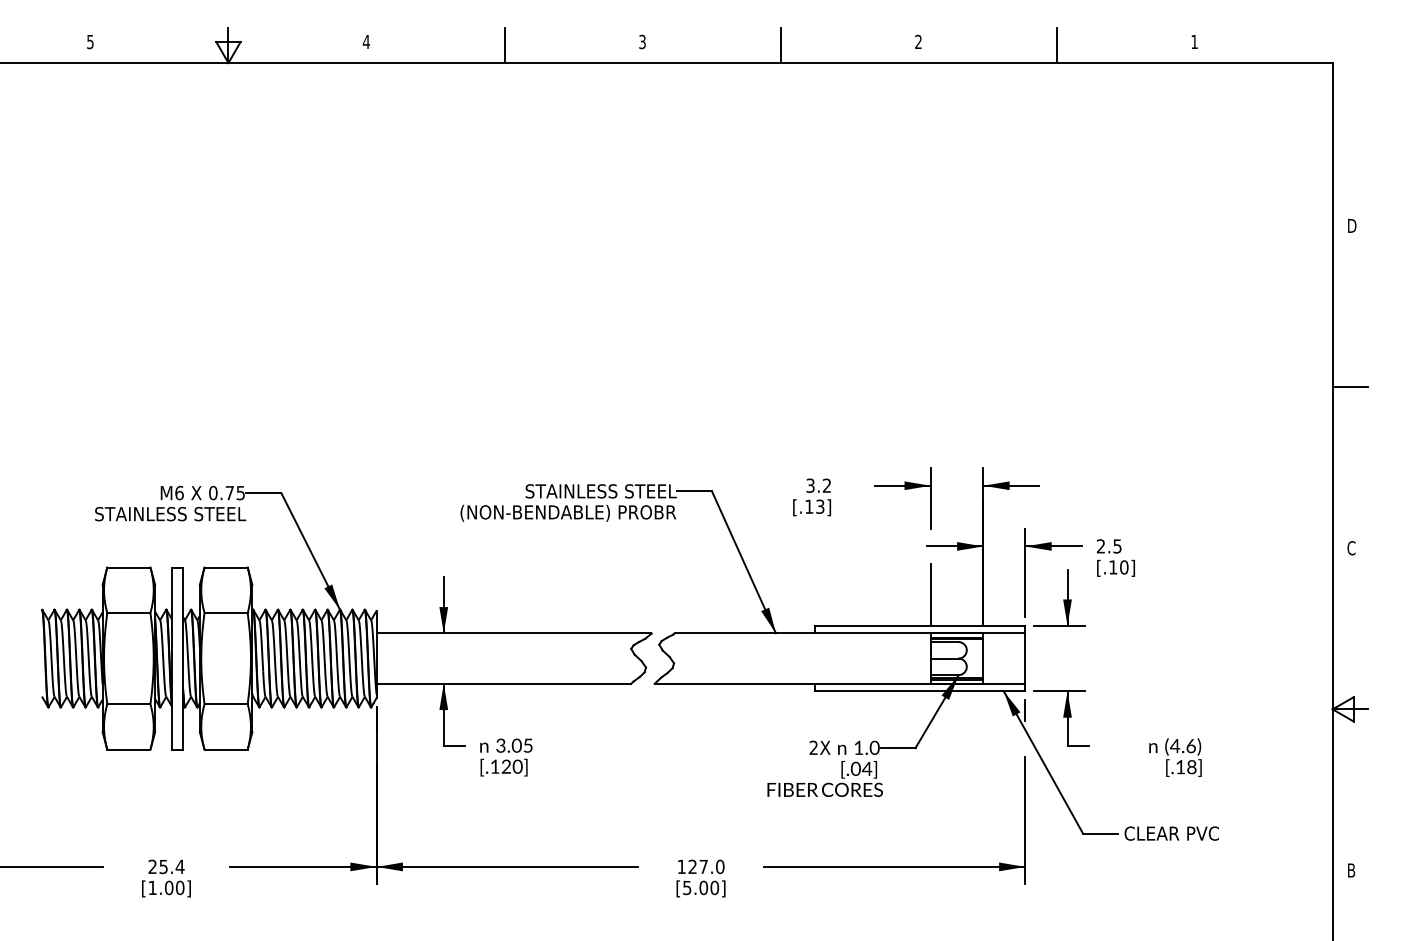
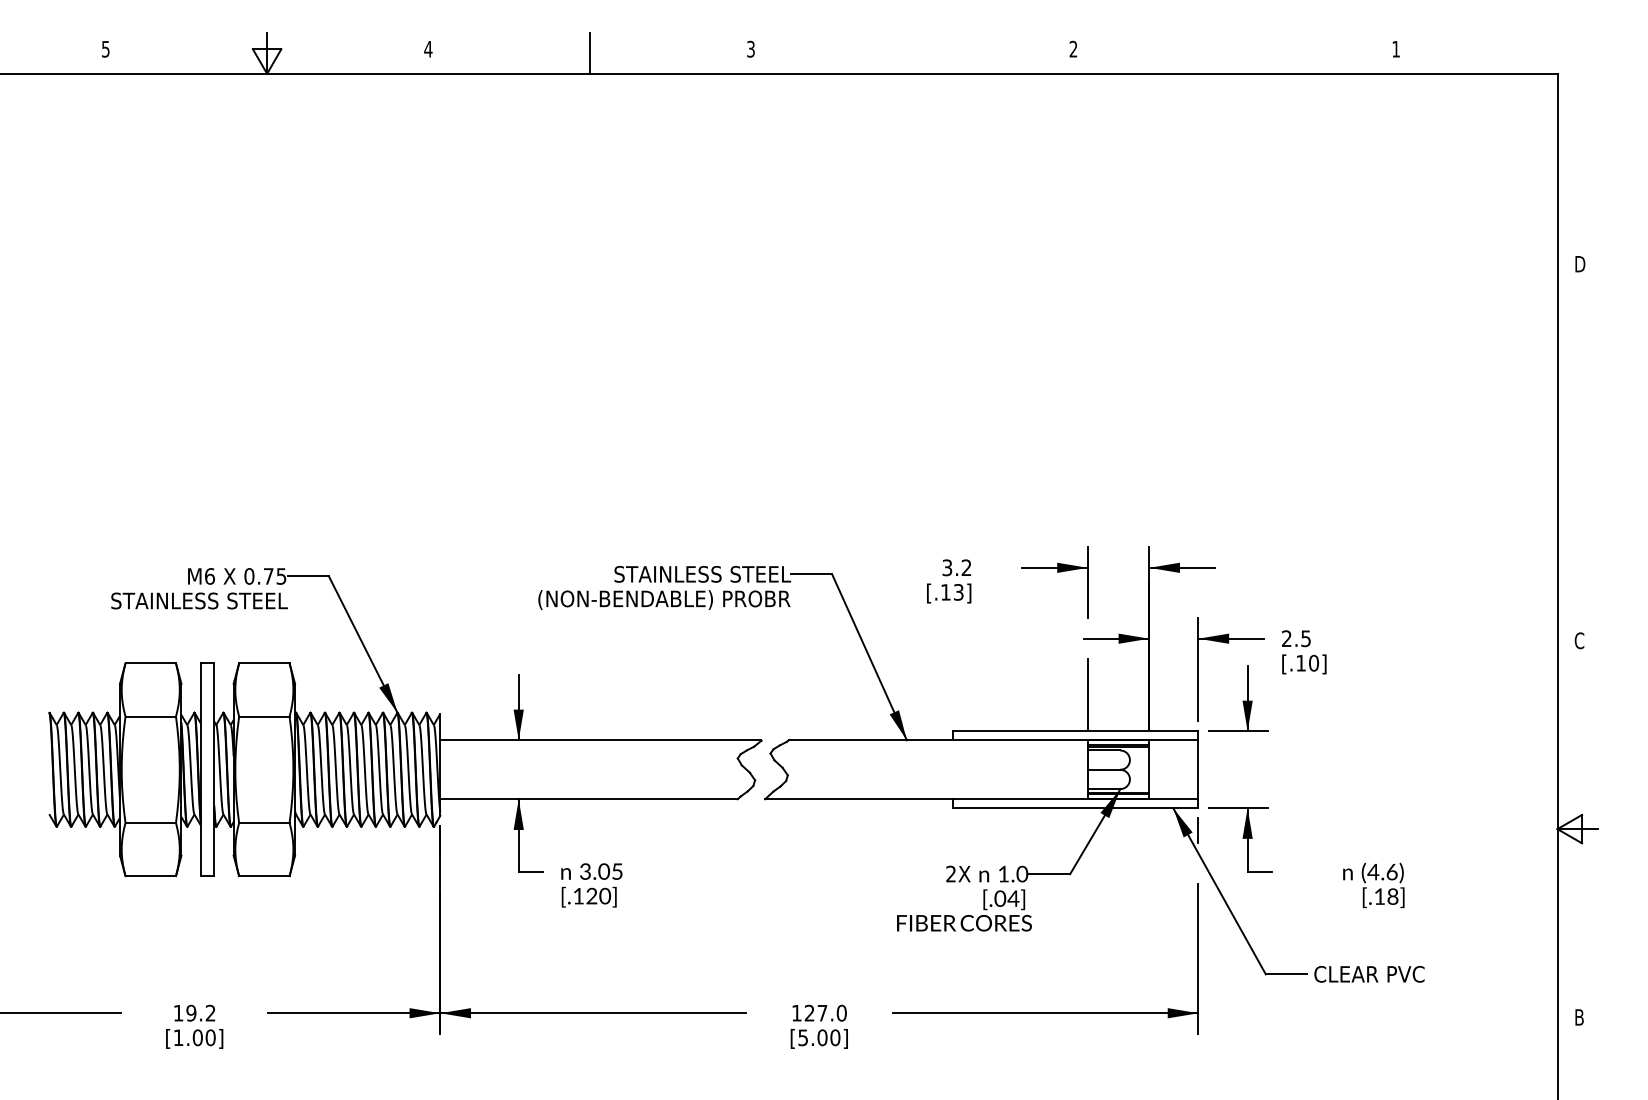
line: (780, 45) -> (912, 53), removed
line: (1056, 45) -> (1234, 53), removed
line: (1349, 387) -> (1577, 453), removed
text: (166, 866) -> (194, 1012), 25.4 -> 19.2

